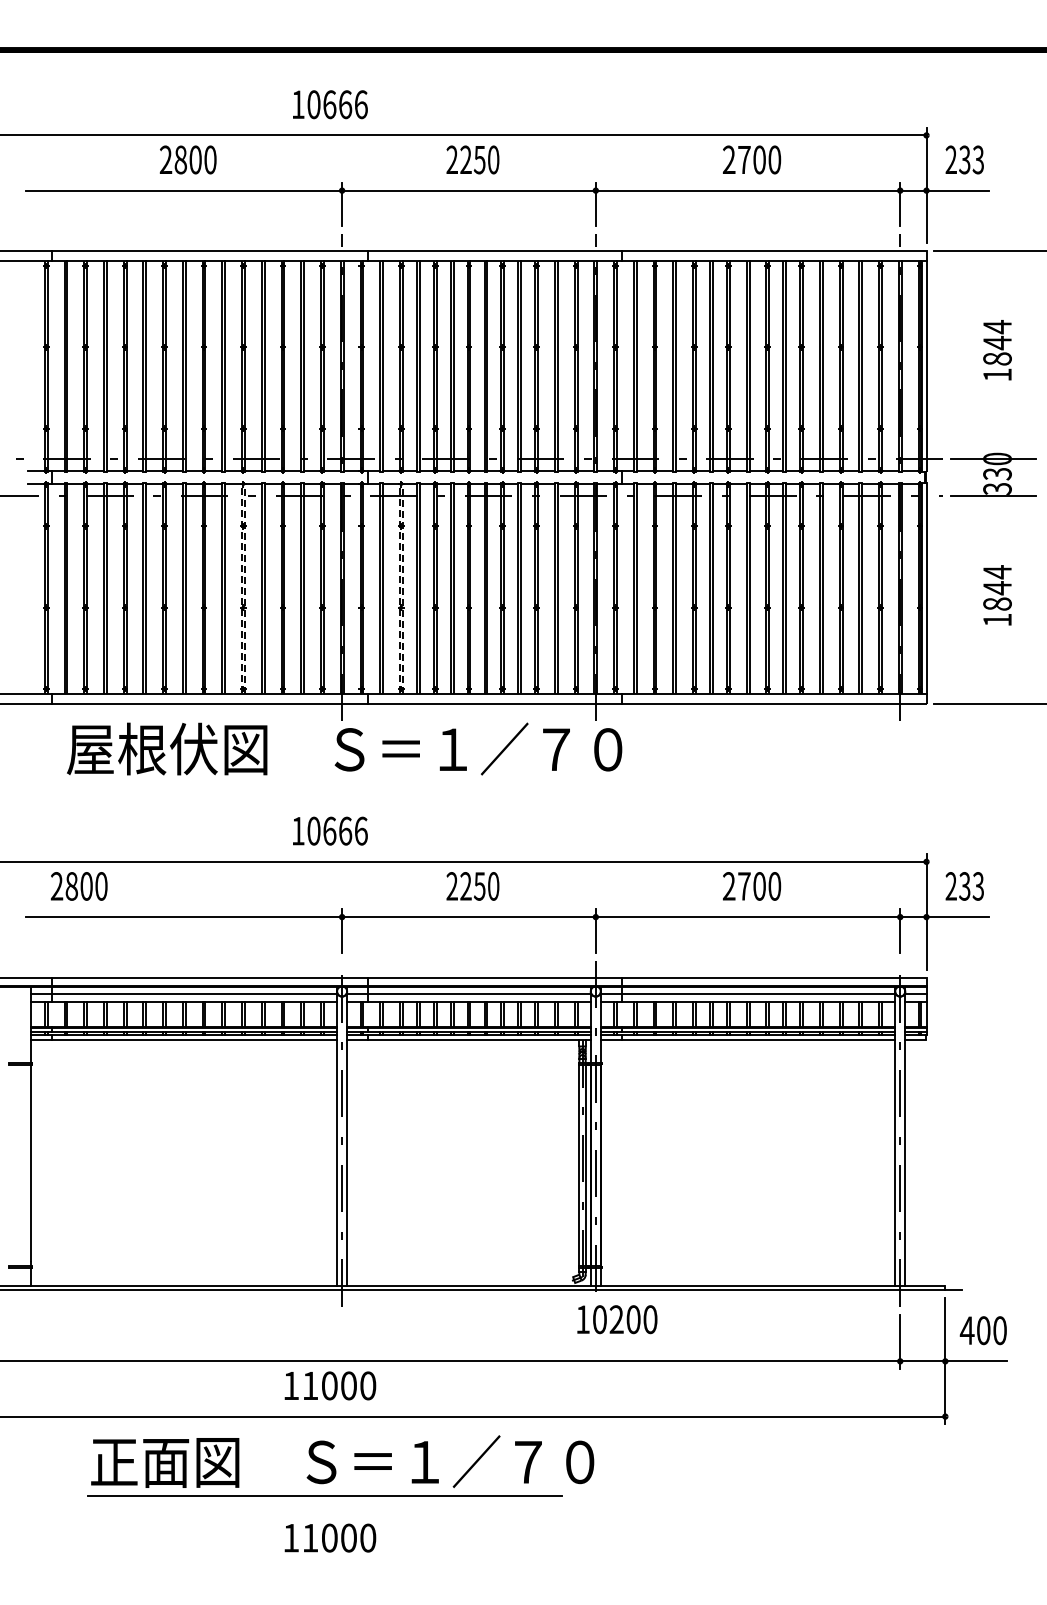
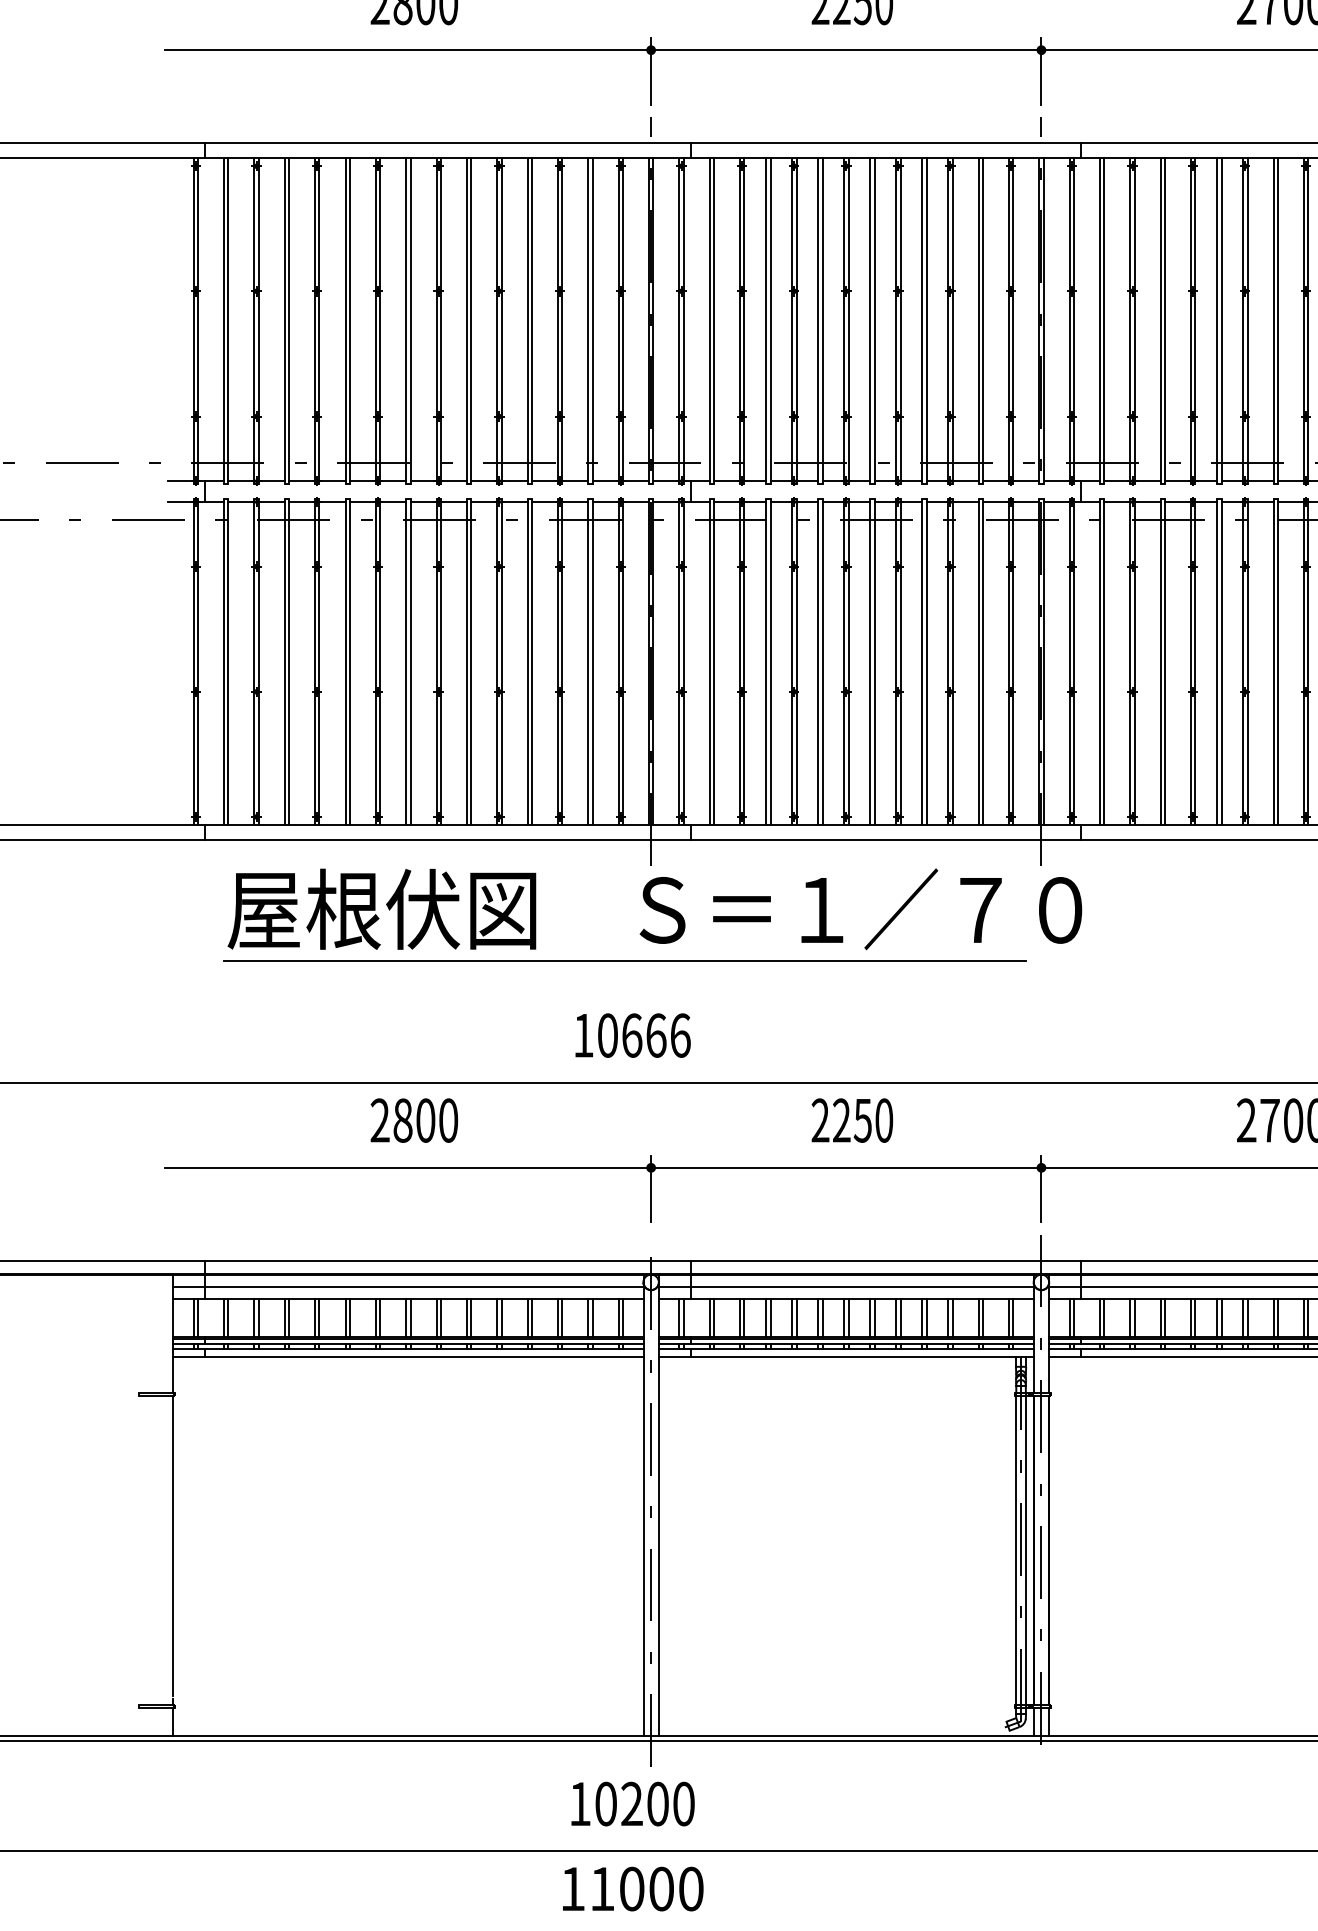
line: (243, 482) -> (499, 499), dashed -> solid
line: (400, 482) -> (740, 499), dashed -> solid
line: (324, 782) -> (624, 960), added
text: (78, 886) -> (413, 1120), moved
text: (617, 1319) -> (633, 1803), moved

